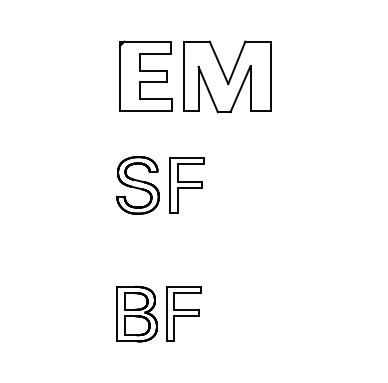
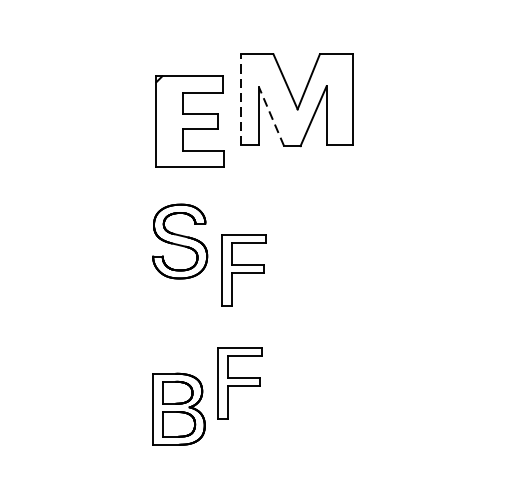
part: (145, 75) -> (189, 120), moved
line: (184, 76) -> (240, 99), solid -> dashed
line: (208, 89) -> (271, 116), solid -> dashed
part: (186, 185) -> (243, 270), moved
part: (183, 313) -> (239, 382), moved

